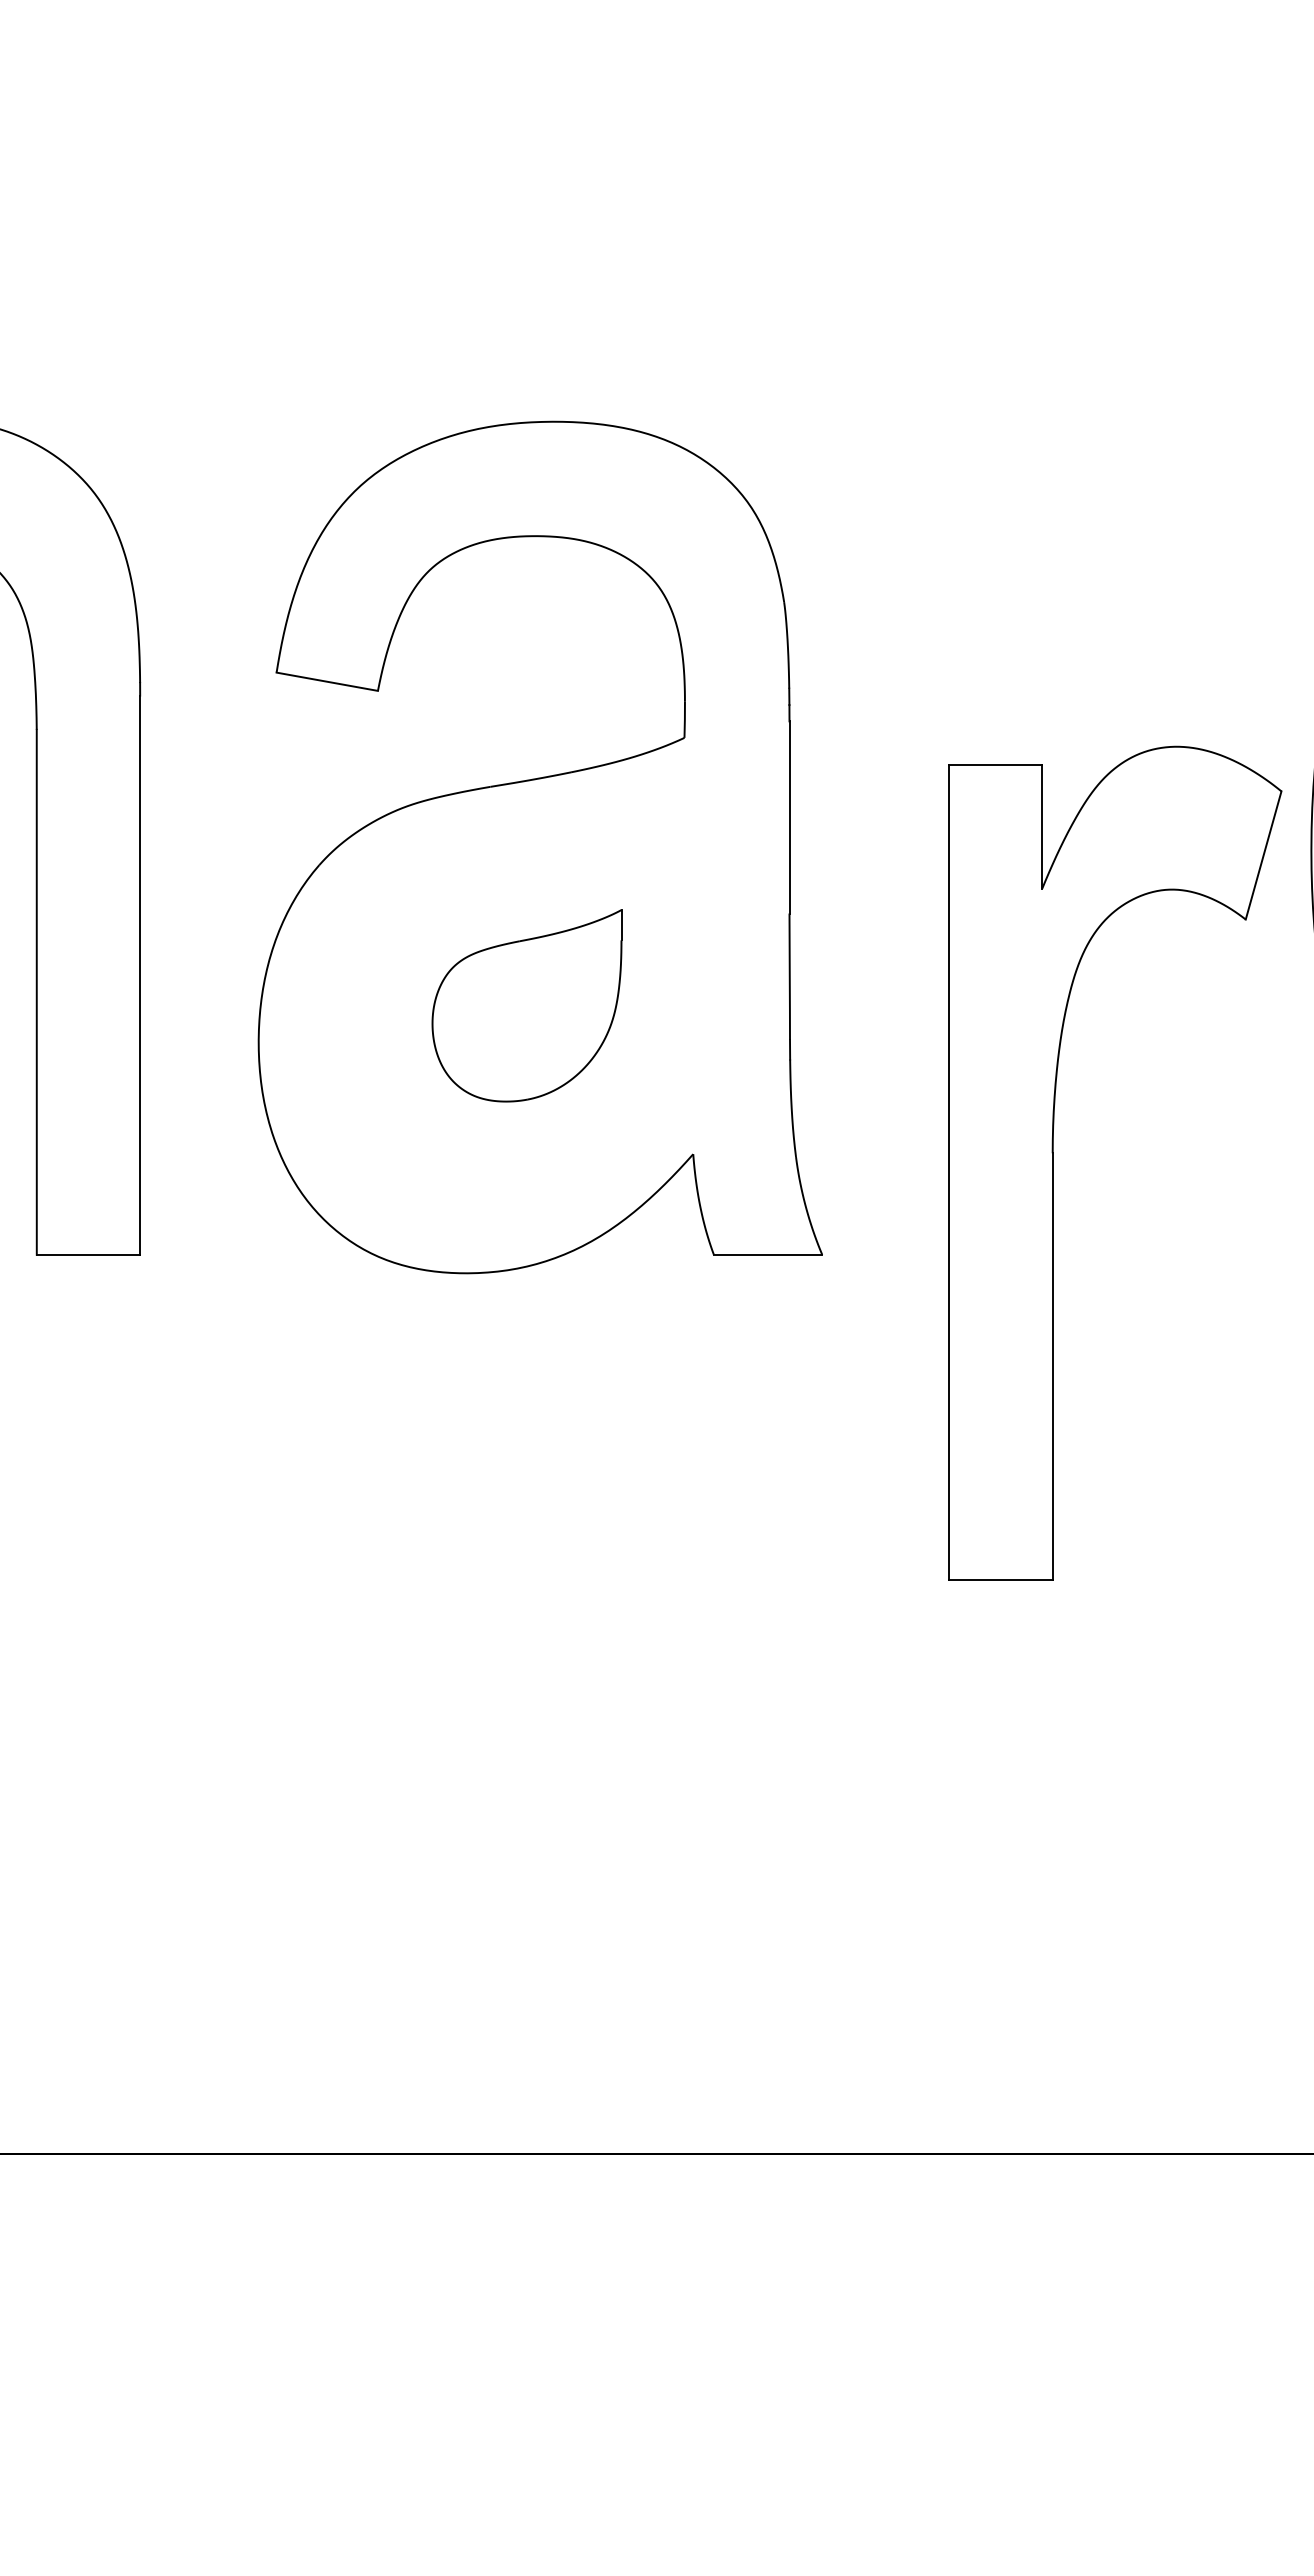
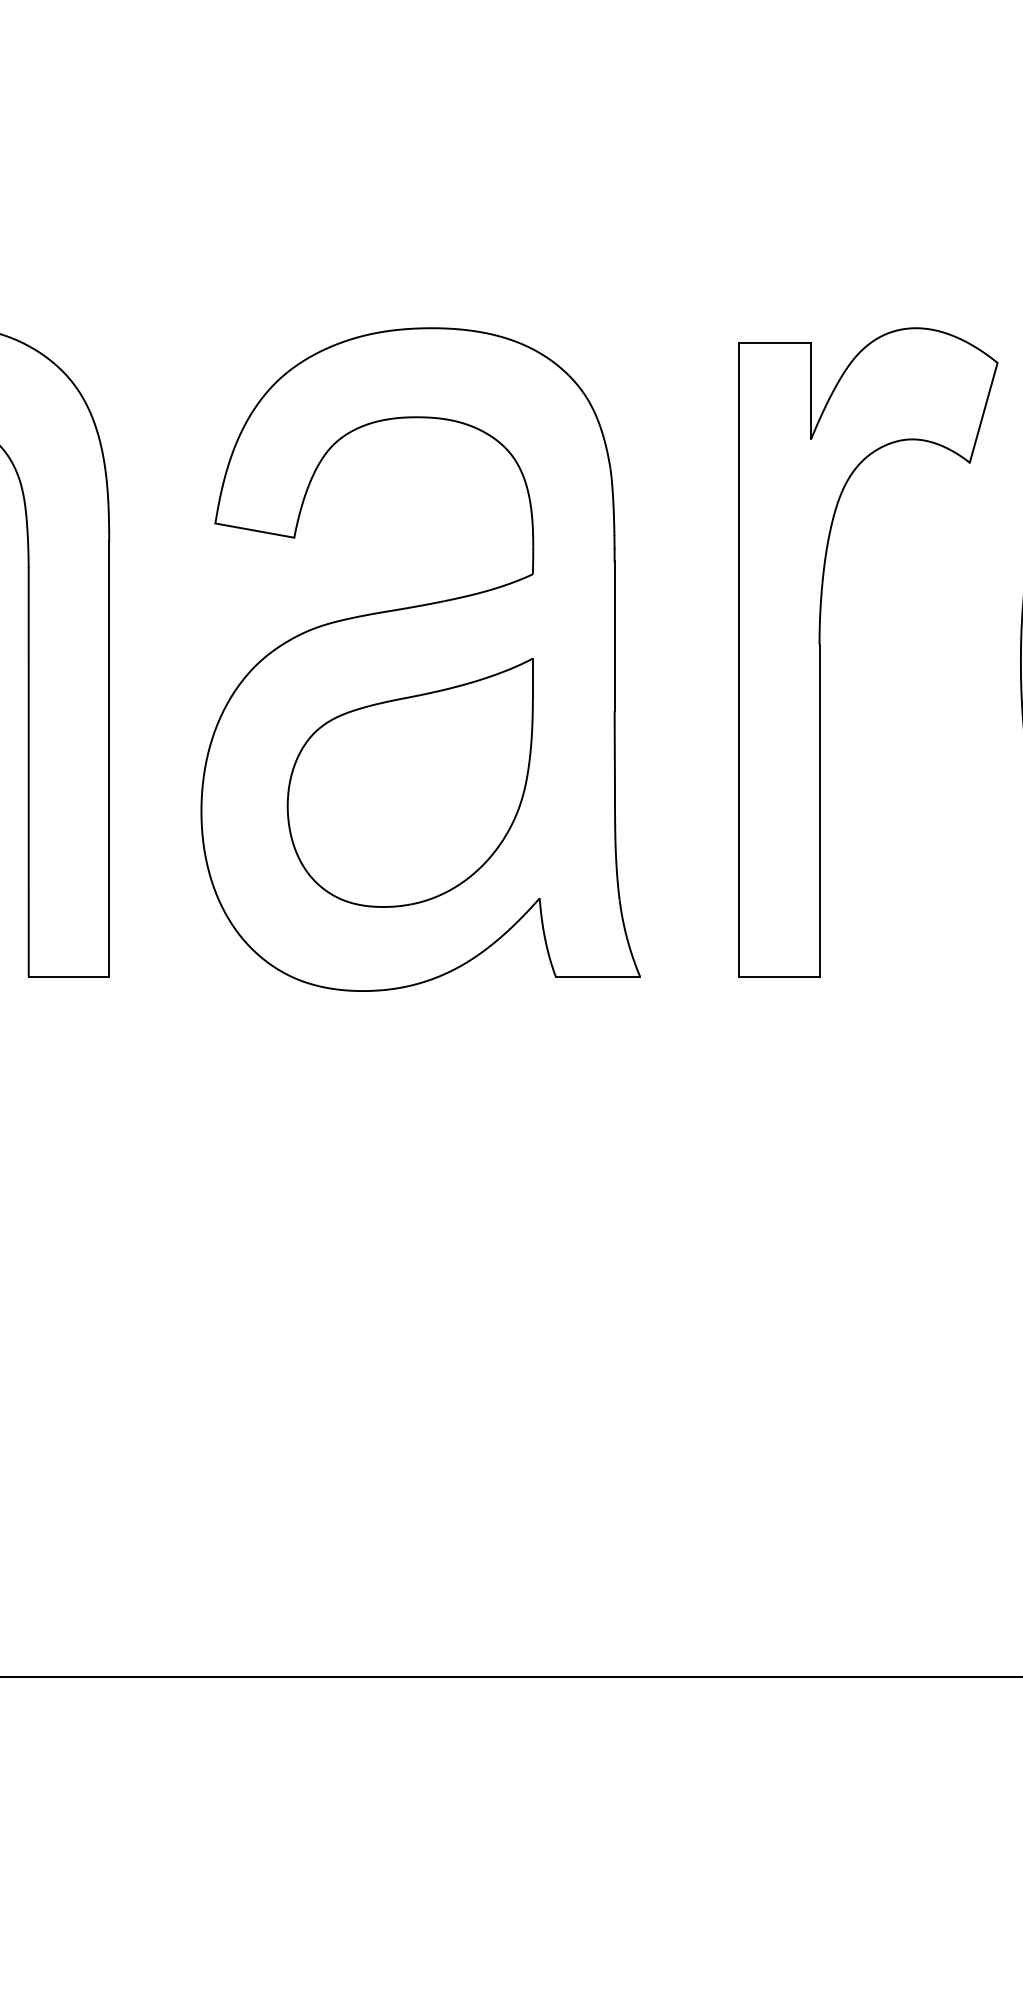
part: (526, 1005) -> (409, 782), size x1.67
part: (1053, 1162) -> (820, 651), moved

